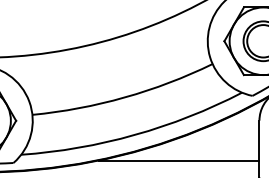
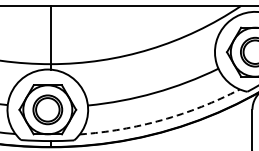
arc: (135, 135) -> (162, 120), solid -> dashed
line: (178, 160) -> (193, 138), removed

